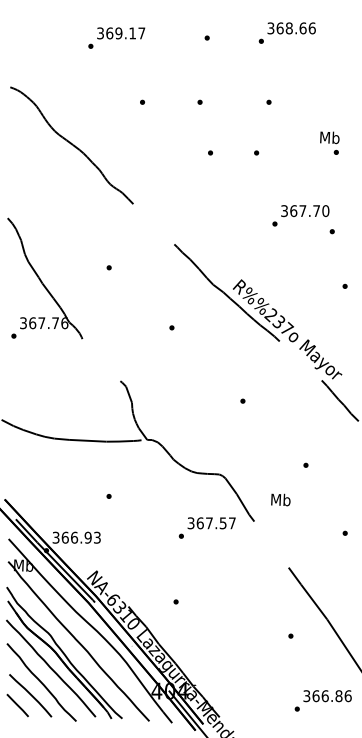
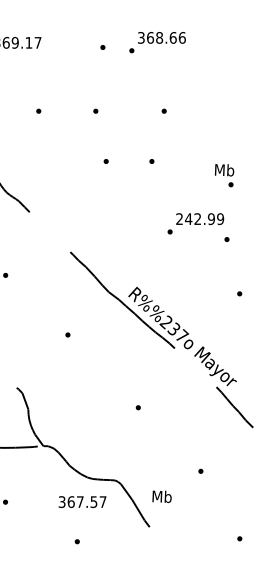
text: (286, 32) -> (156, 41), moved
text: (329, 142) -> (224, 174), moved
text: (305, 211) -> (200, 219), 367.70 -> 242.99
text: (280, 499) -> (161, 496), moved
text: (211, 523) -> (82, 502), moved

